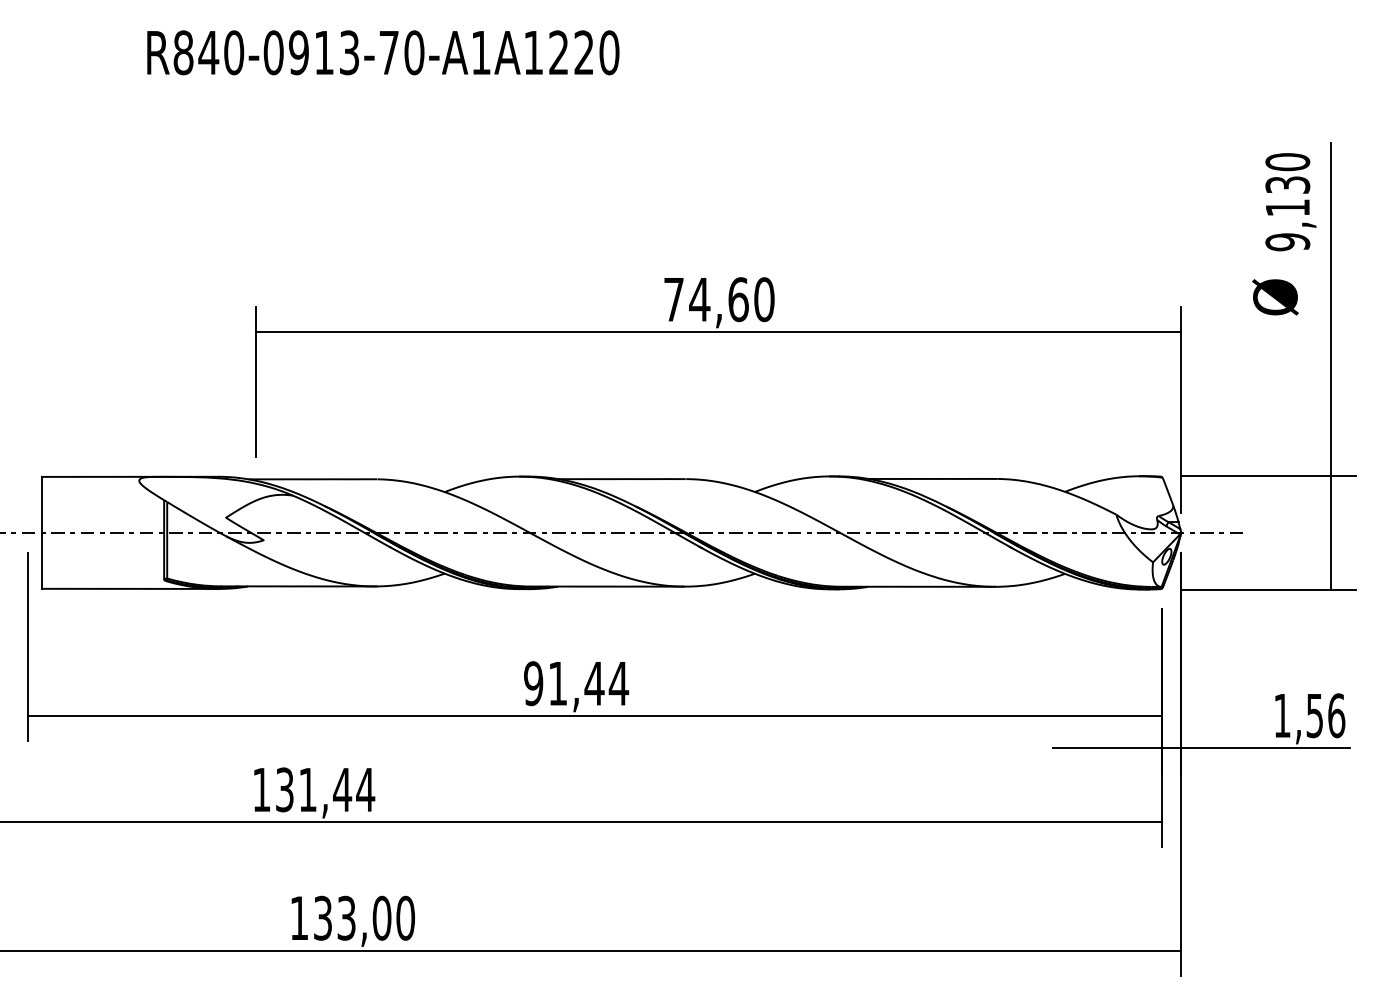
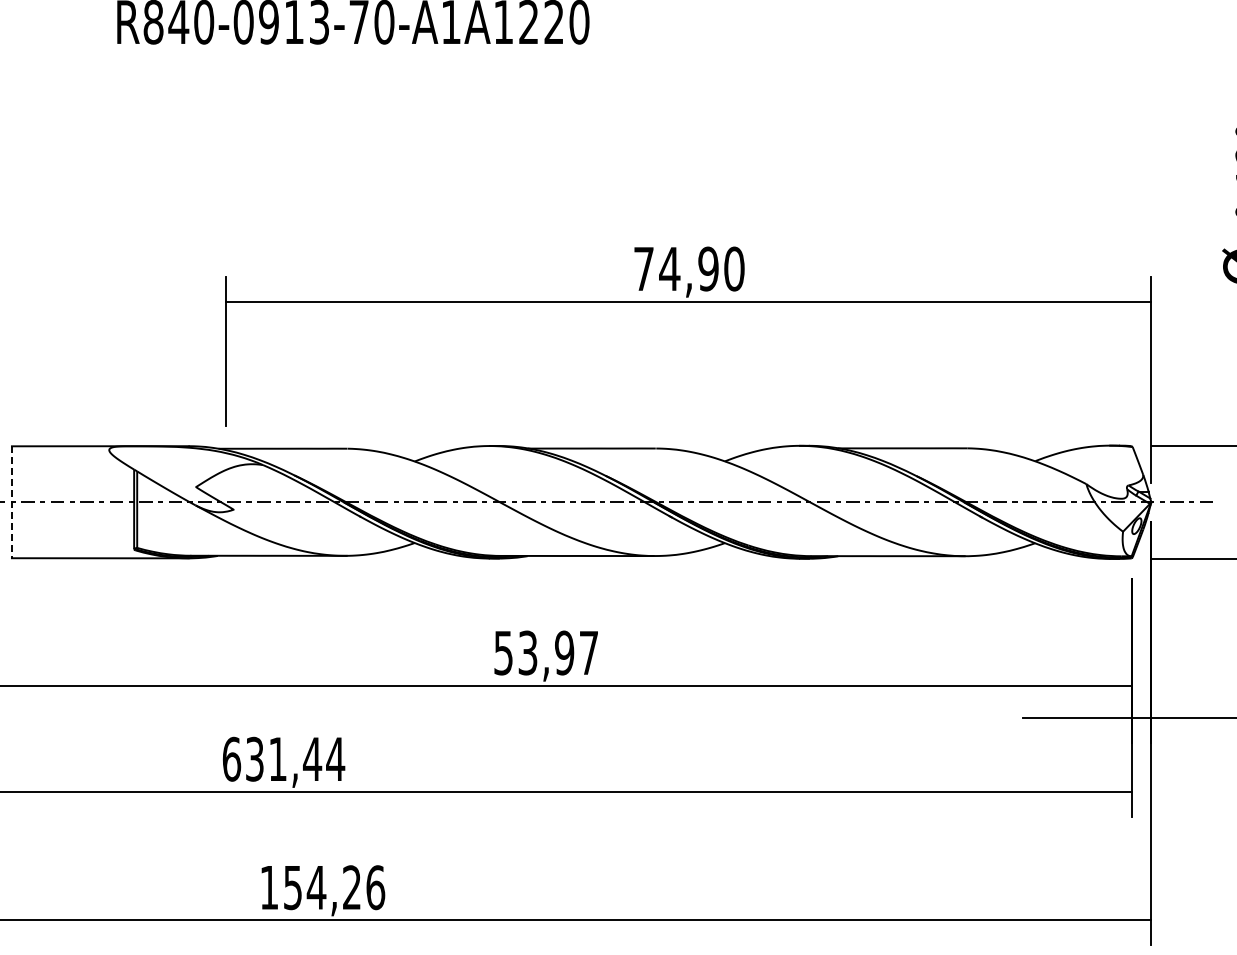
text: (738, 299) -> (708, 268), 74,60 -> 74,90
line: (41, 532) -> (11, 501), solid -> dashed
text: (576, 683) -> (546, 652), 91,44 -> 53,97
text: (261, 789) -> (231, 758), 131,44 -> 631,44
text: (364, 917) -> (334, 886), 133,00 -> 154,26

